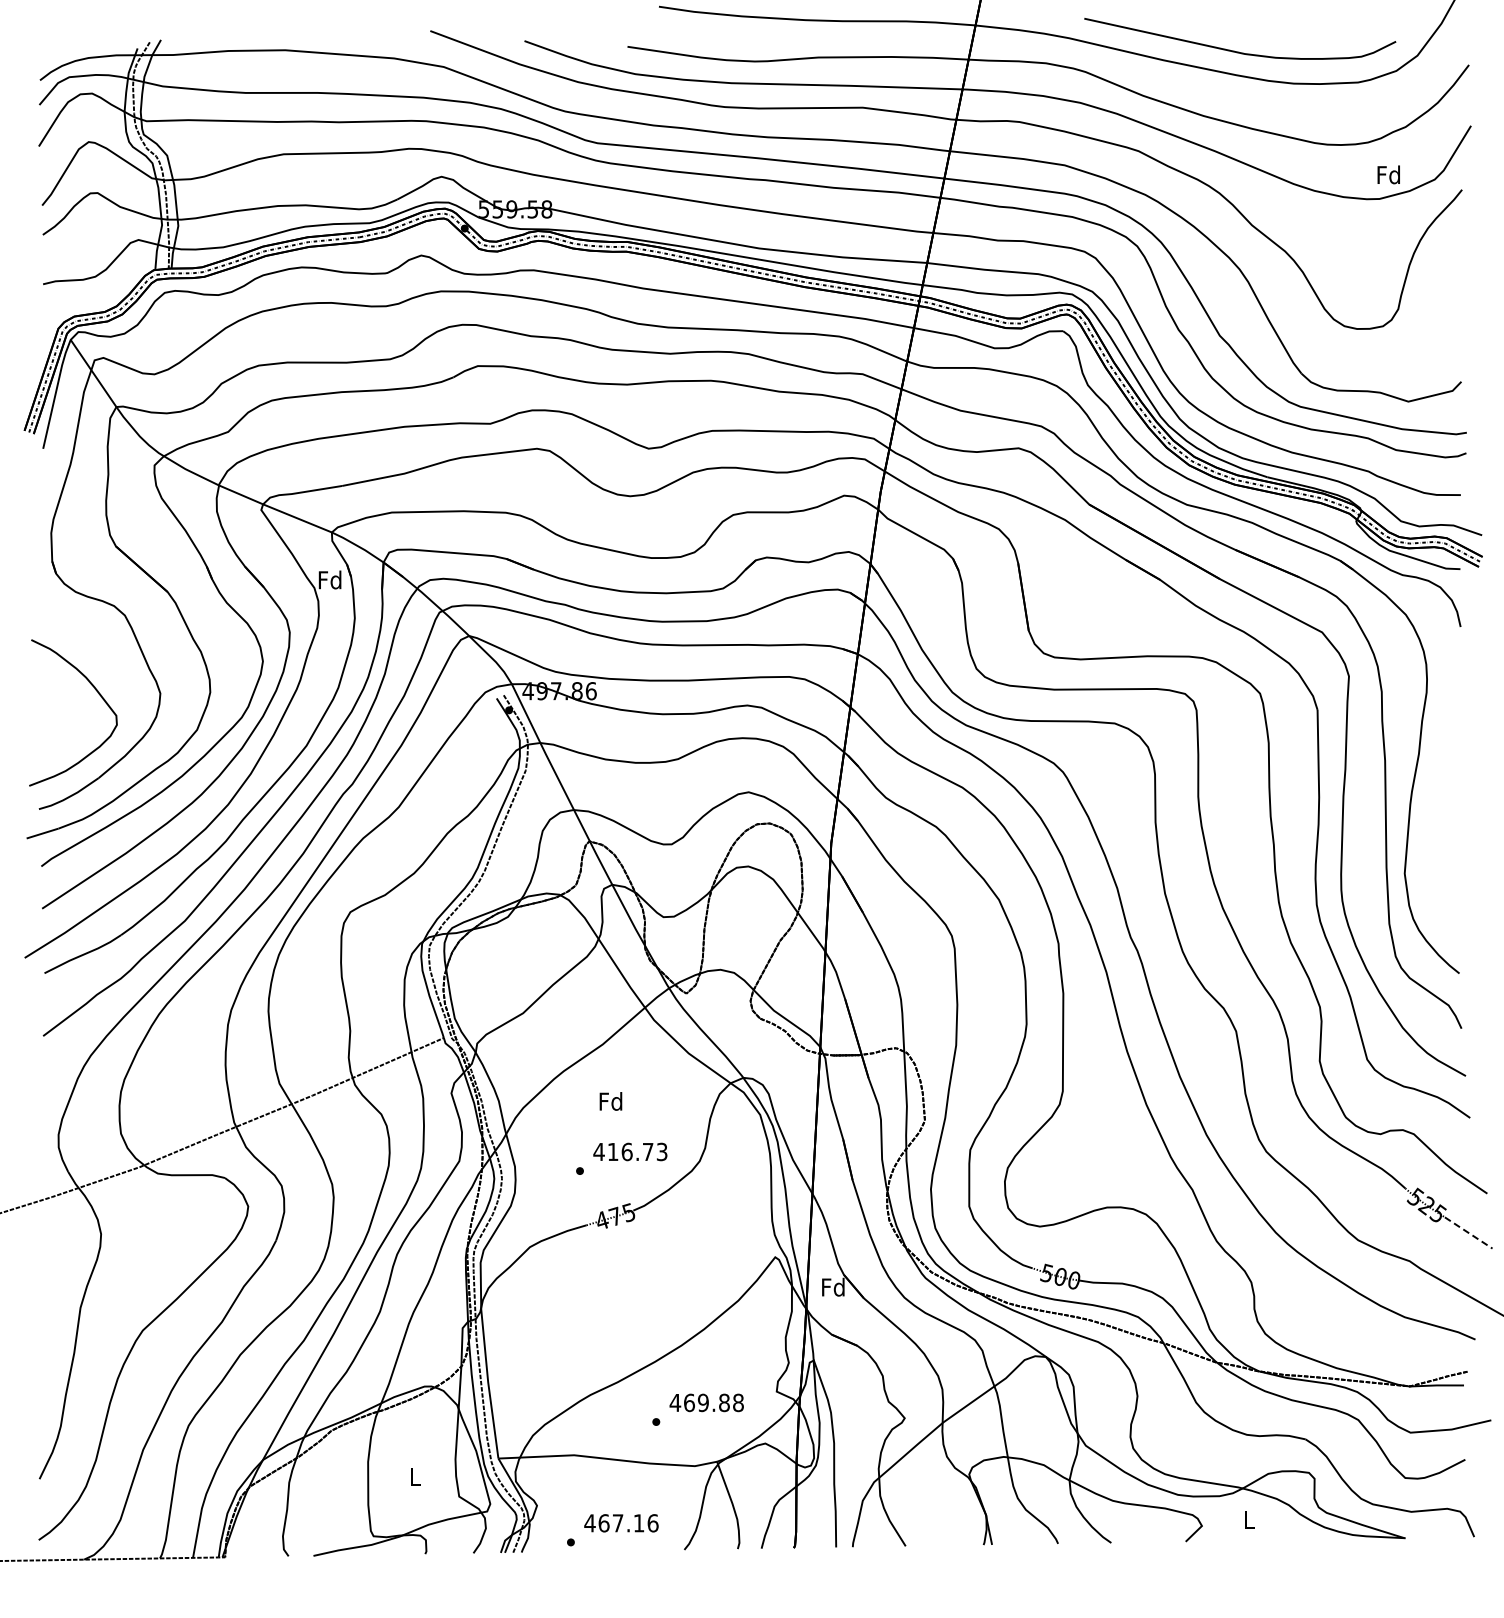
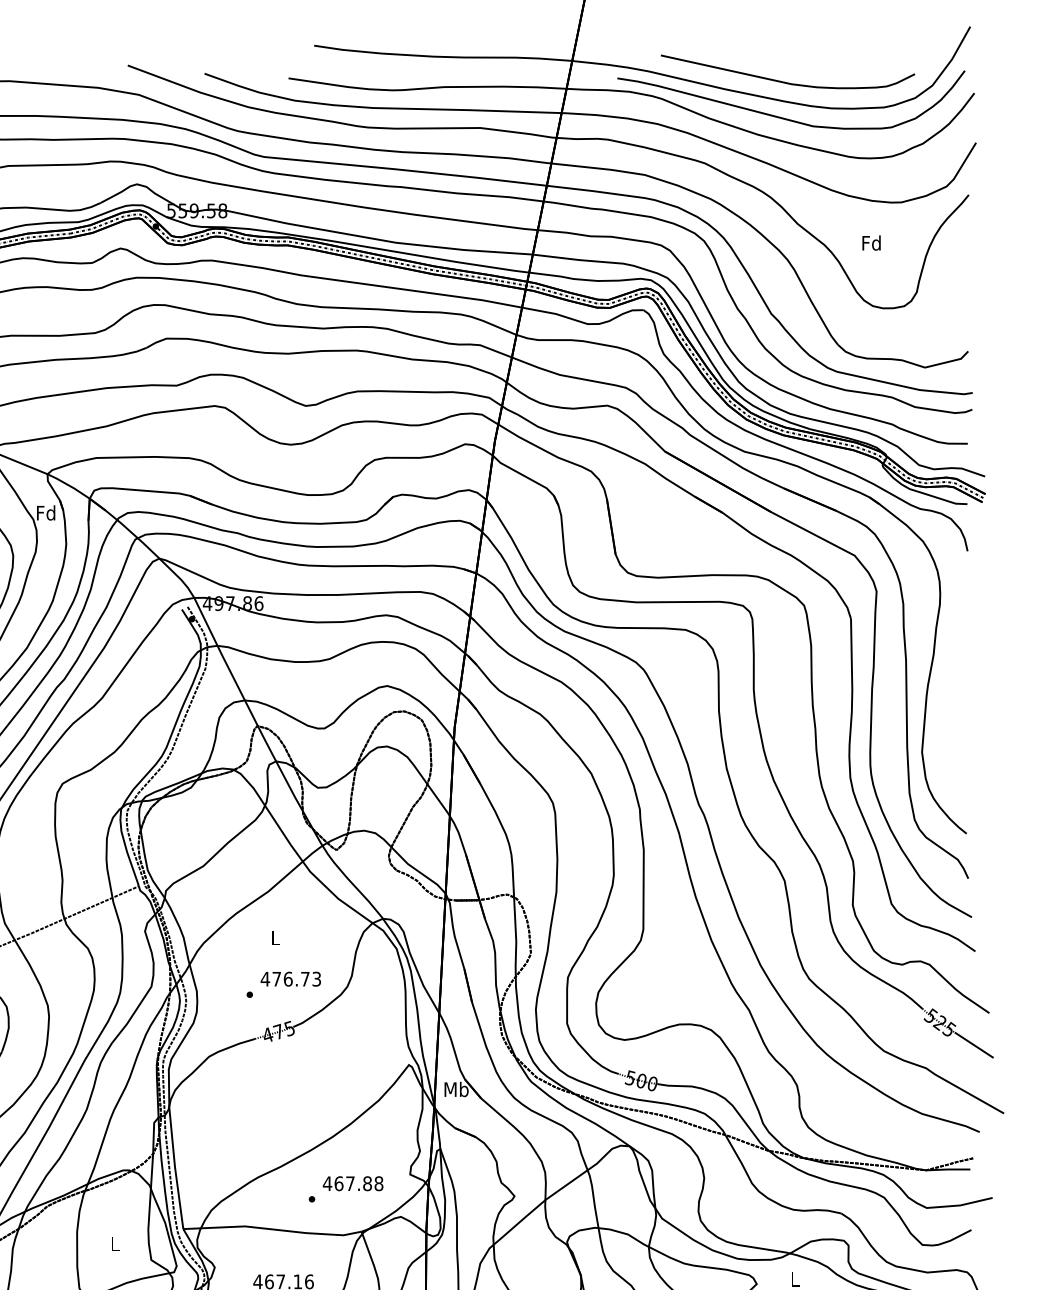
curve: (1240, 96) -> (788, 118), added
text: (1388, 174) -> (871, 242), moved
text: (610, 1101) -> (274, 938), Fd -> L
text: (613, 1151) -> (277, 978), 416.73 -> 476.73
line: (1469, 1233) -> (974, 1045), dashed -> solid
text: (833, 1286) -> (456, 1088), Fd -> Mb
text: (702, 1402) -> (349, 1183), 469.88 -> 467.88

